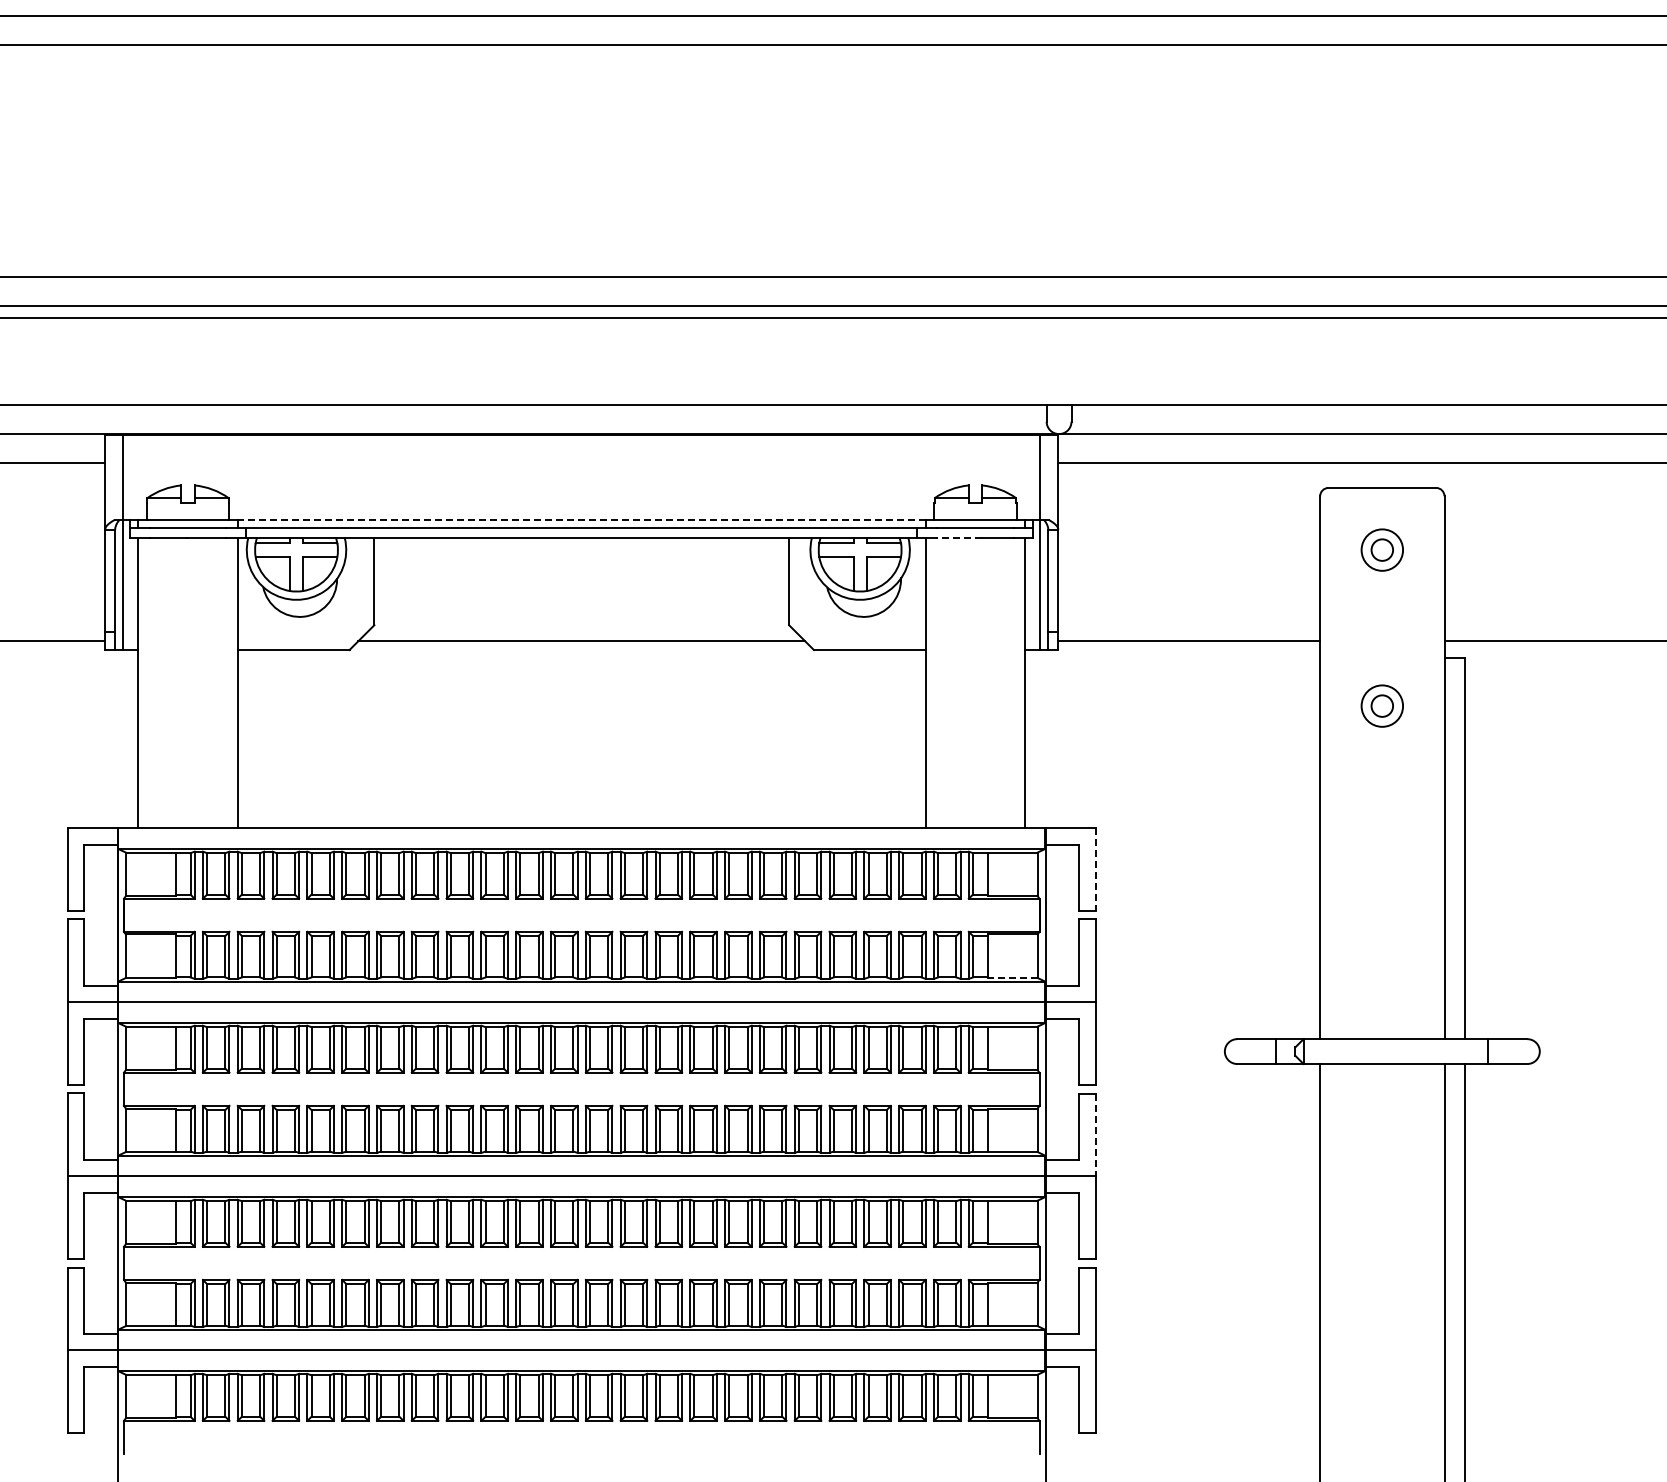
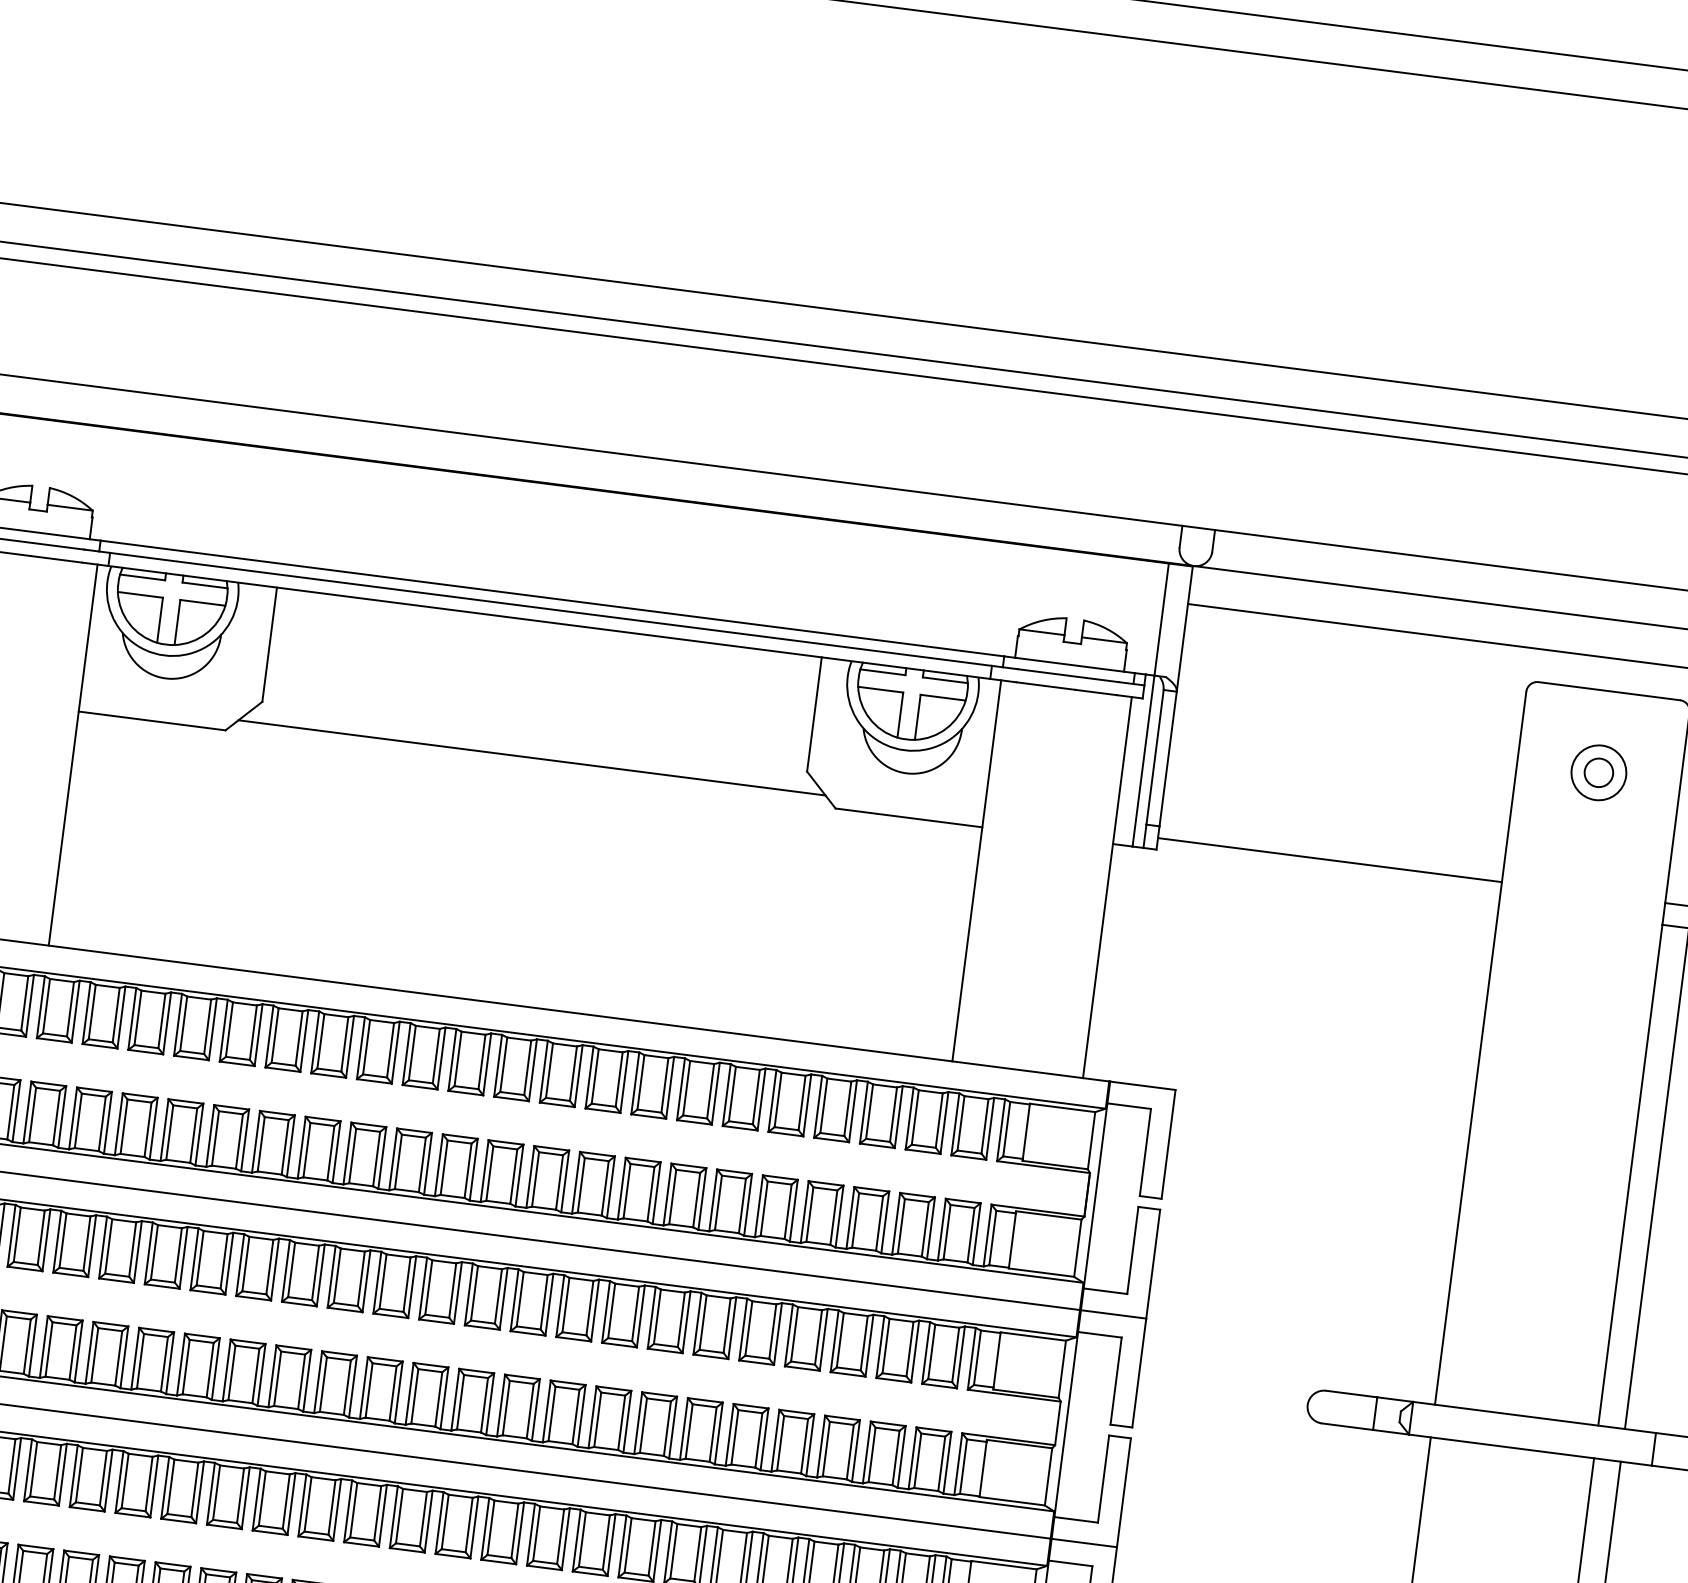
line: (581, 519) -> (552, 597), dashed -> solid
line: (959, 538) -> (1045, 686), dashed -> solid
part: (1381, 705) -> (1571, 976), removed
line: (1095, 870) -> (1168, 1145), dashed -> solid
line: (1012, 977) -> (1041, 1271), dashed -> solid
line: (1095, 1135) -> (1123, 1493), dashed -> solid

